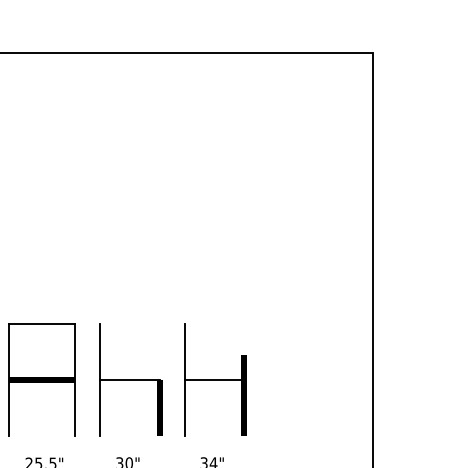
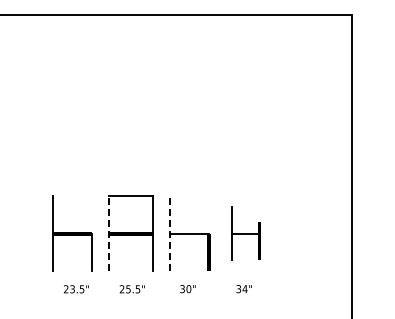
line: (8, 380) -> (108, 233), solid -> dashed
line: (100, 380) -> (169, 233), solid -> dashed
part: (214, 380) -> (245, 233), size x0.7

